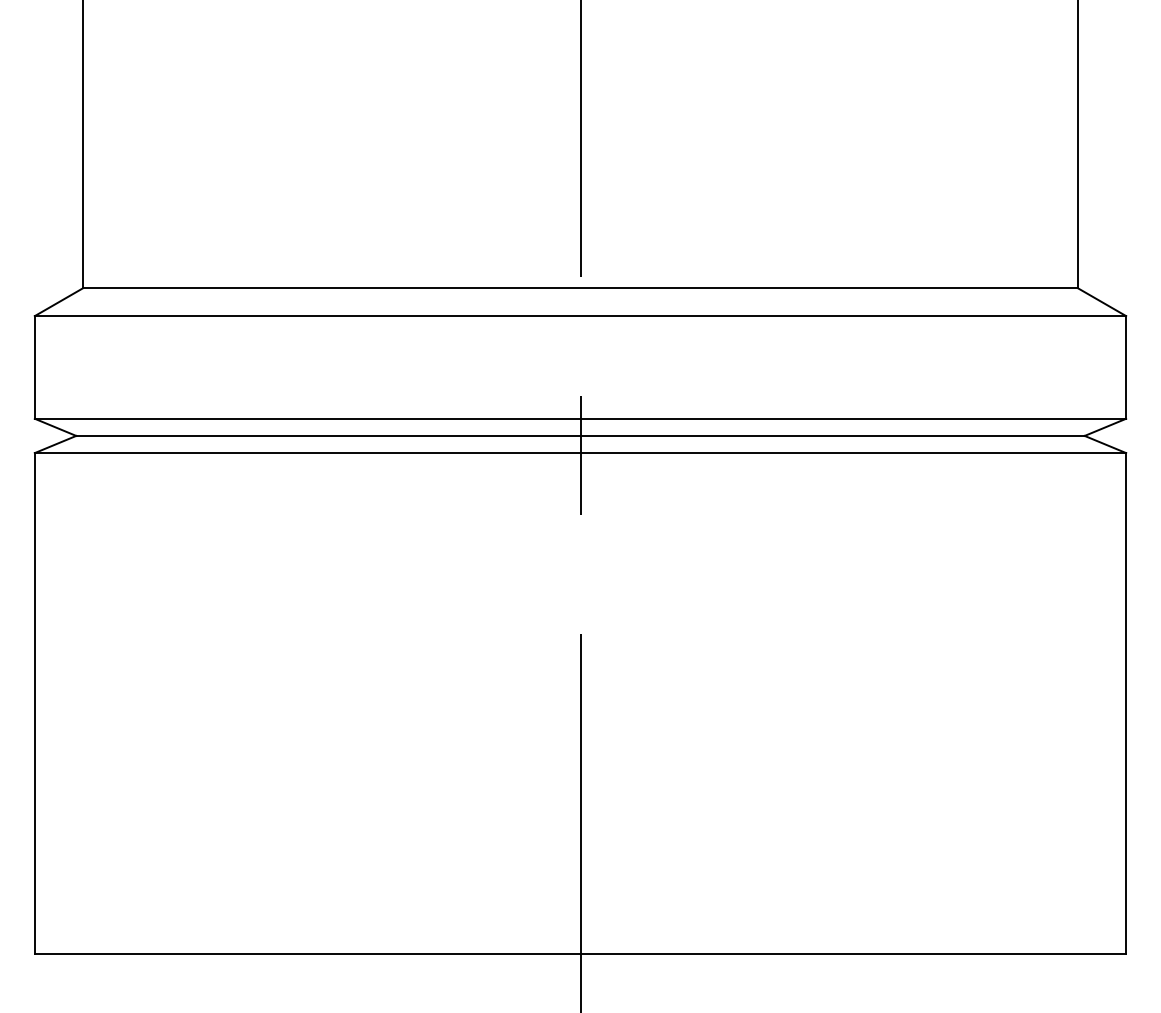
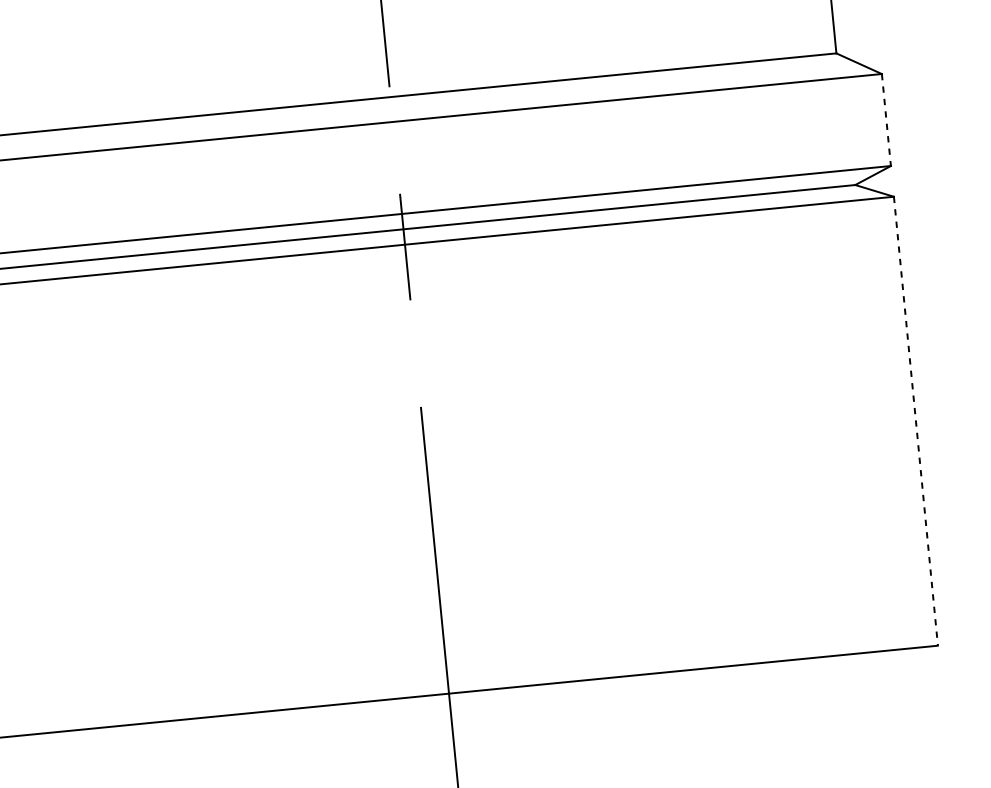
line: (1126, 367) -> (886, 120), solid -> dashed
line: (1126, 703) -> (916, 421), solid -> dashed

